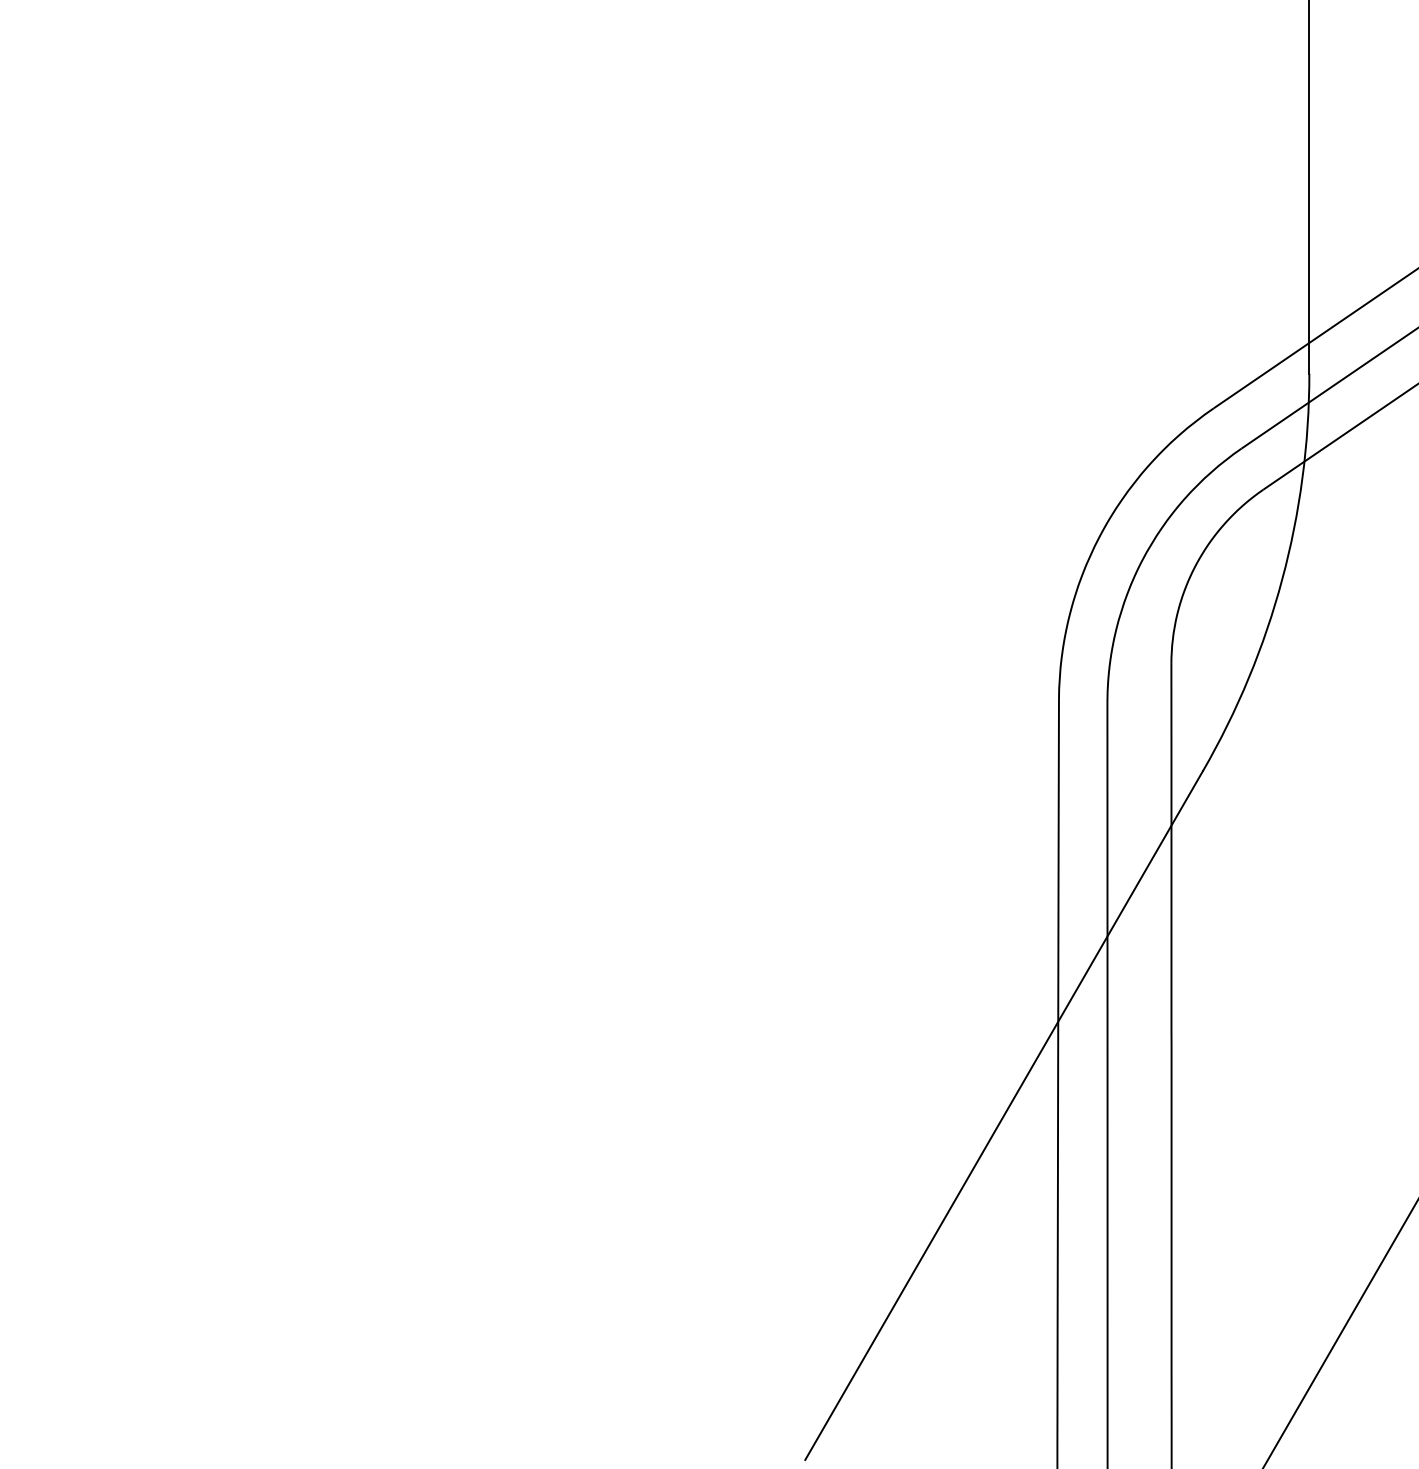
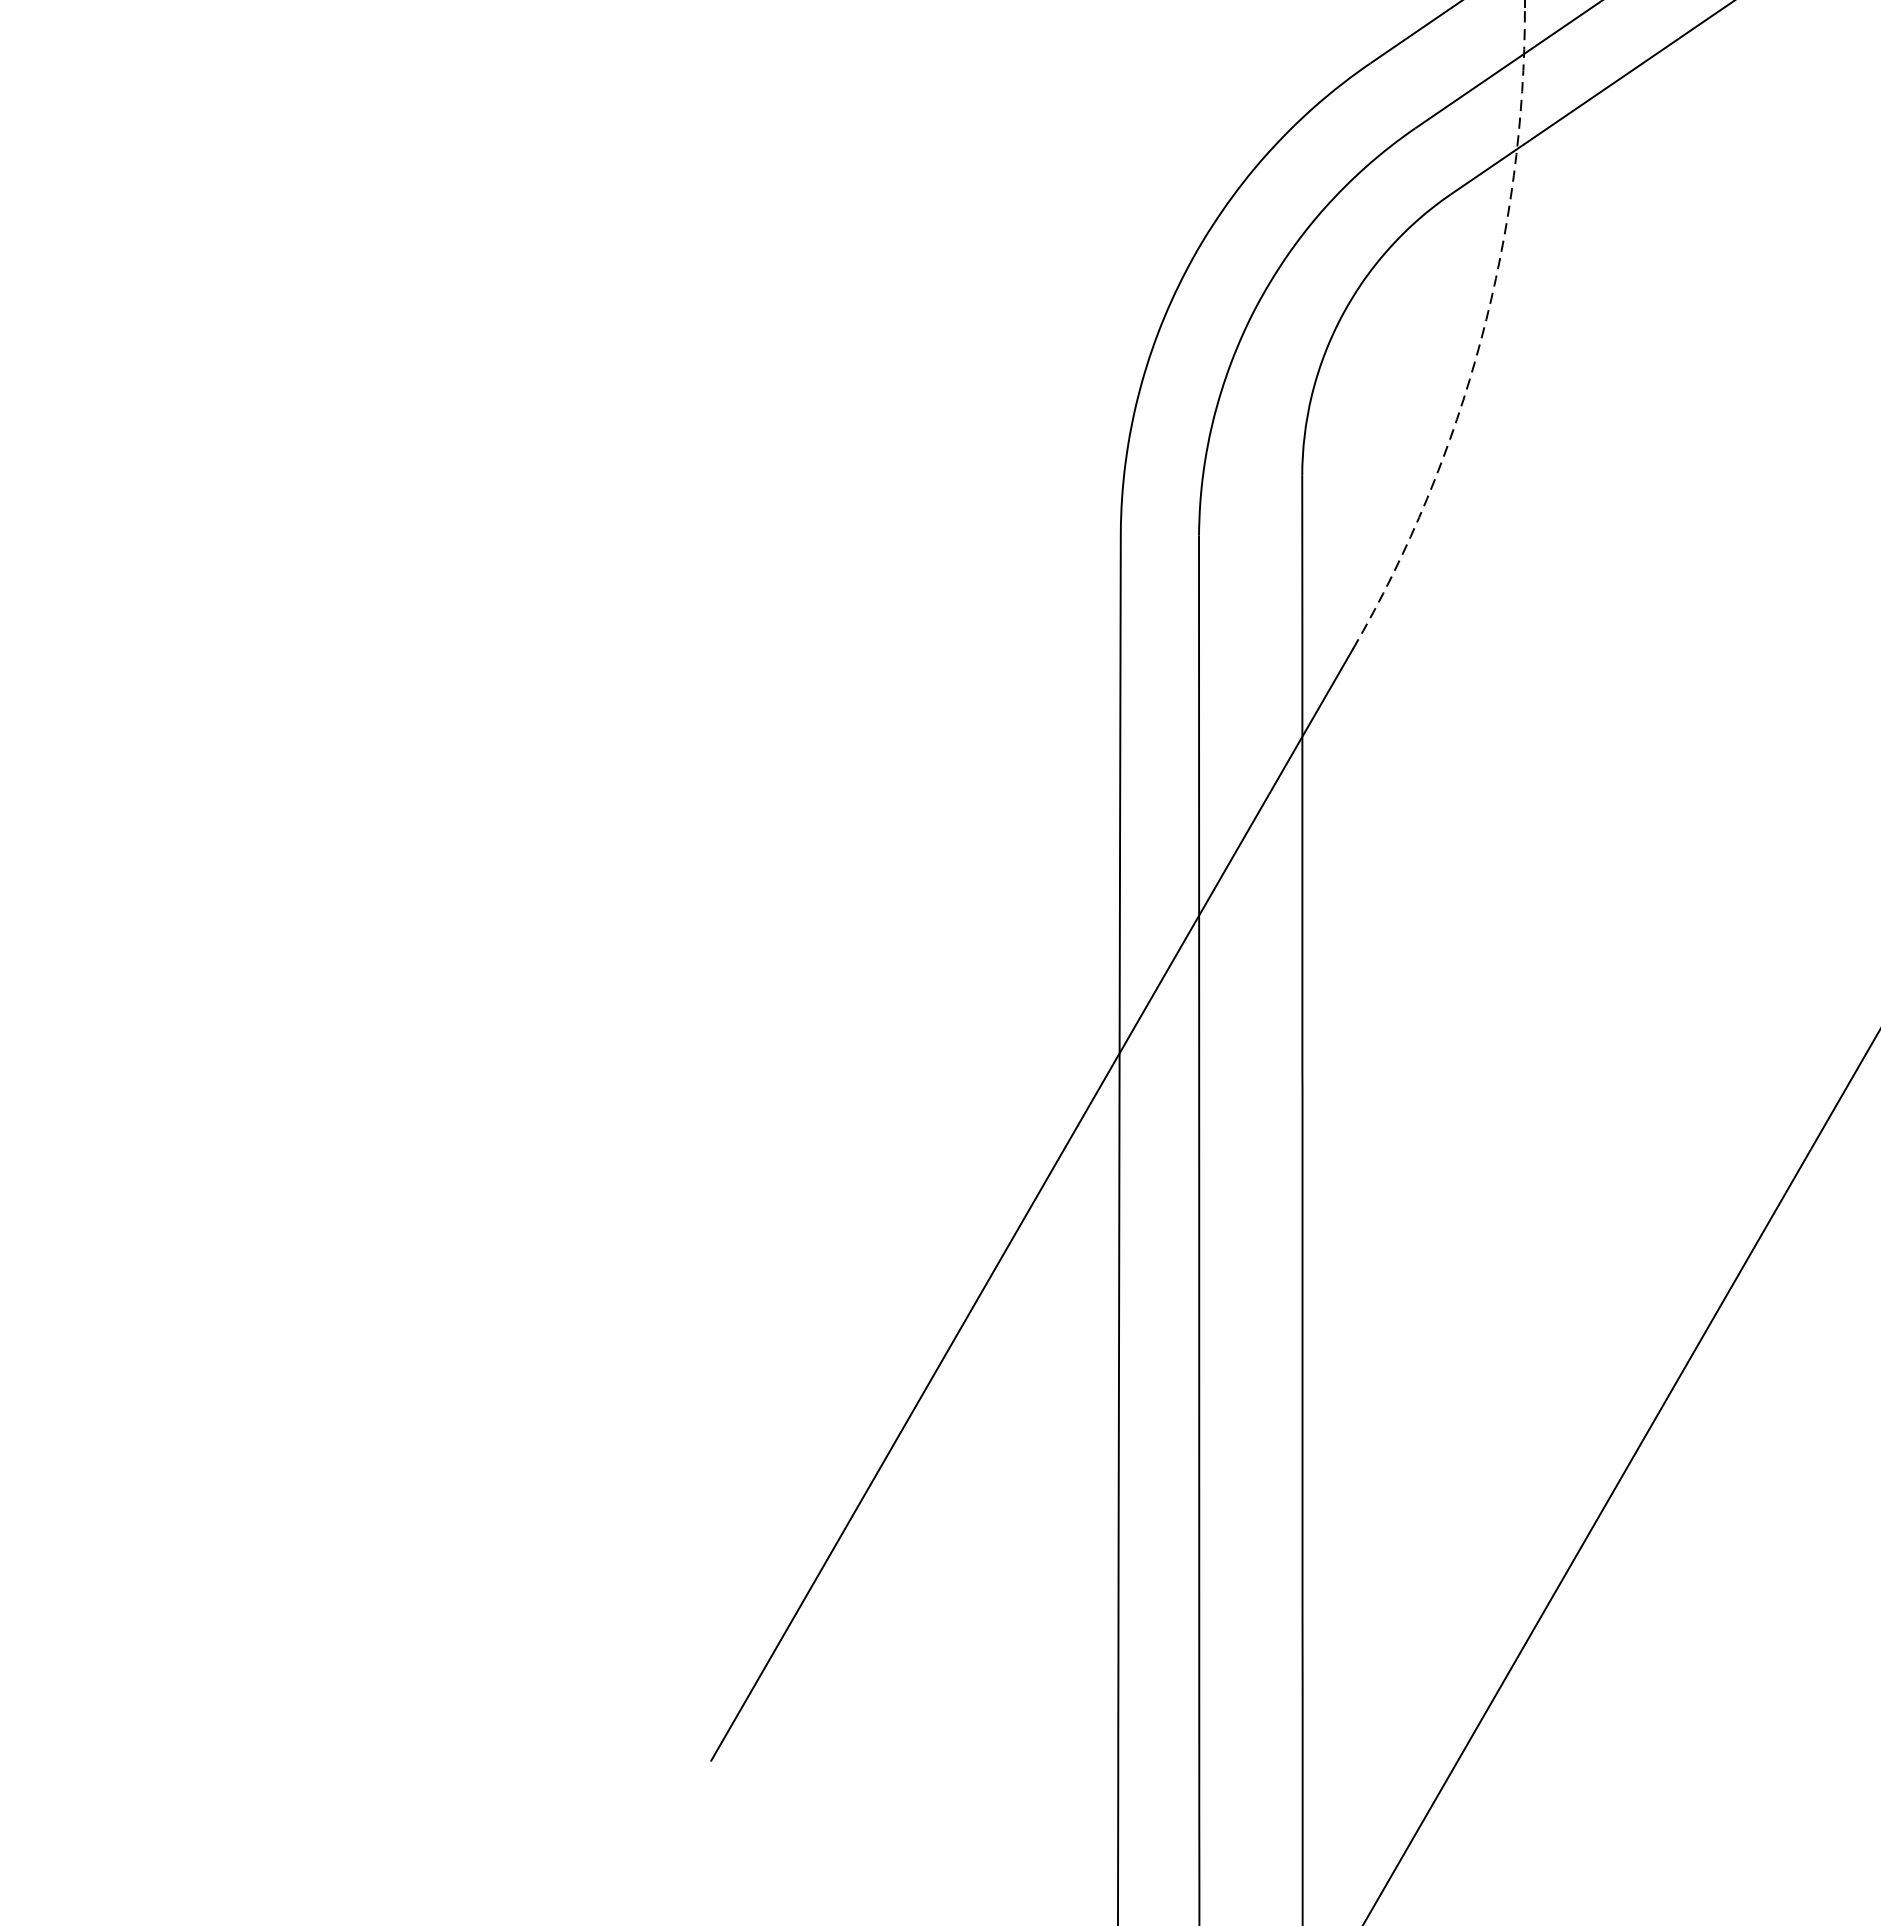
arc: (1282, 579) -> (1481, 339), solid -> dashed

